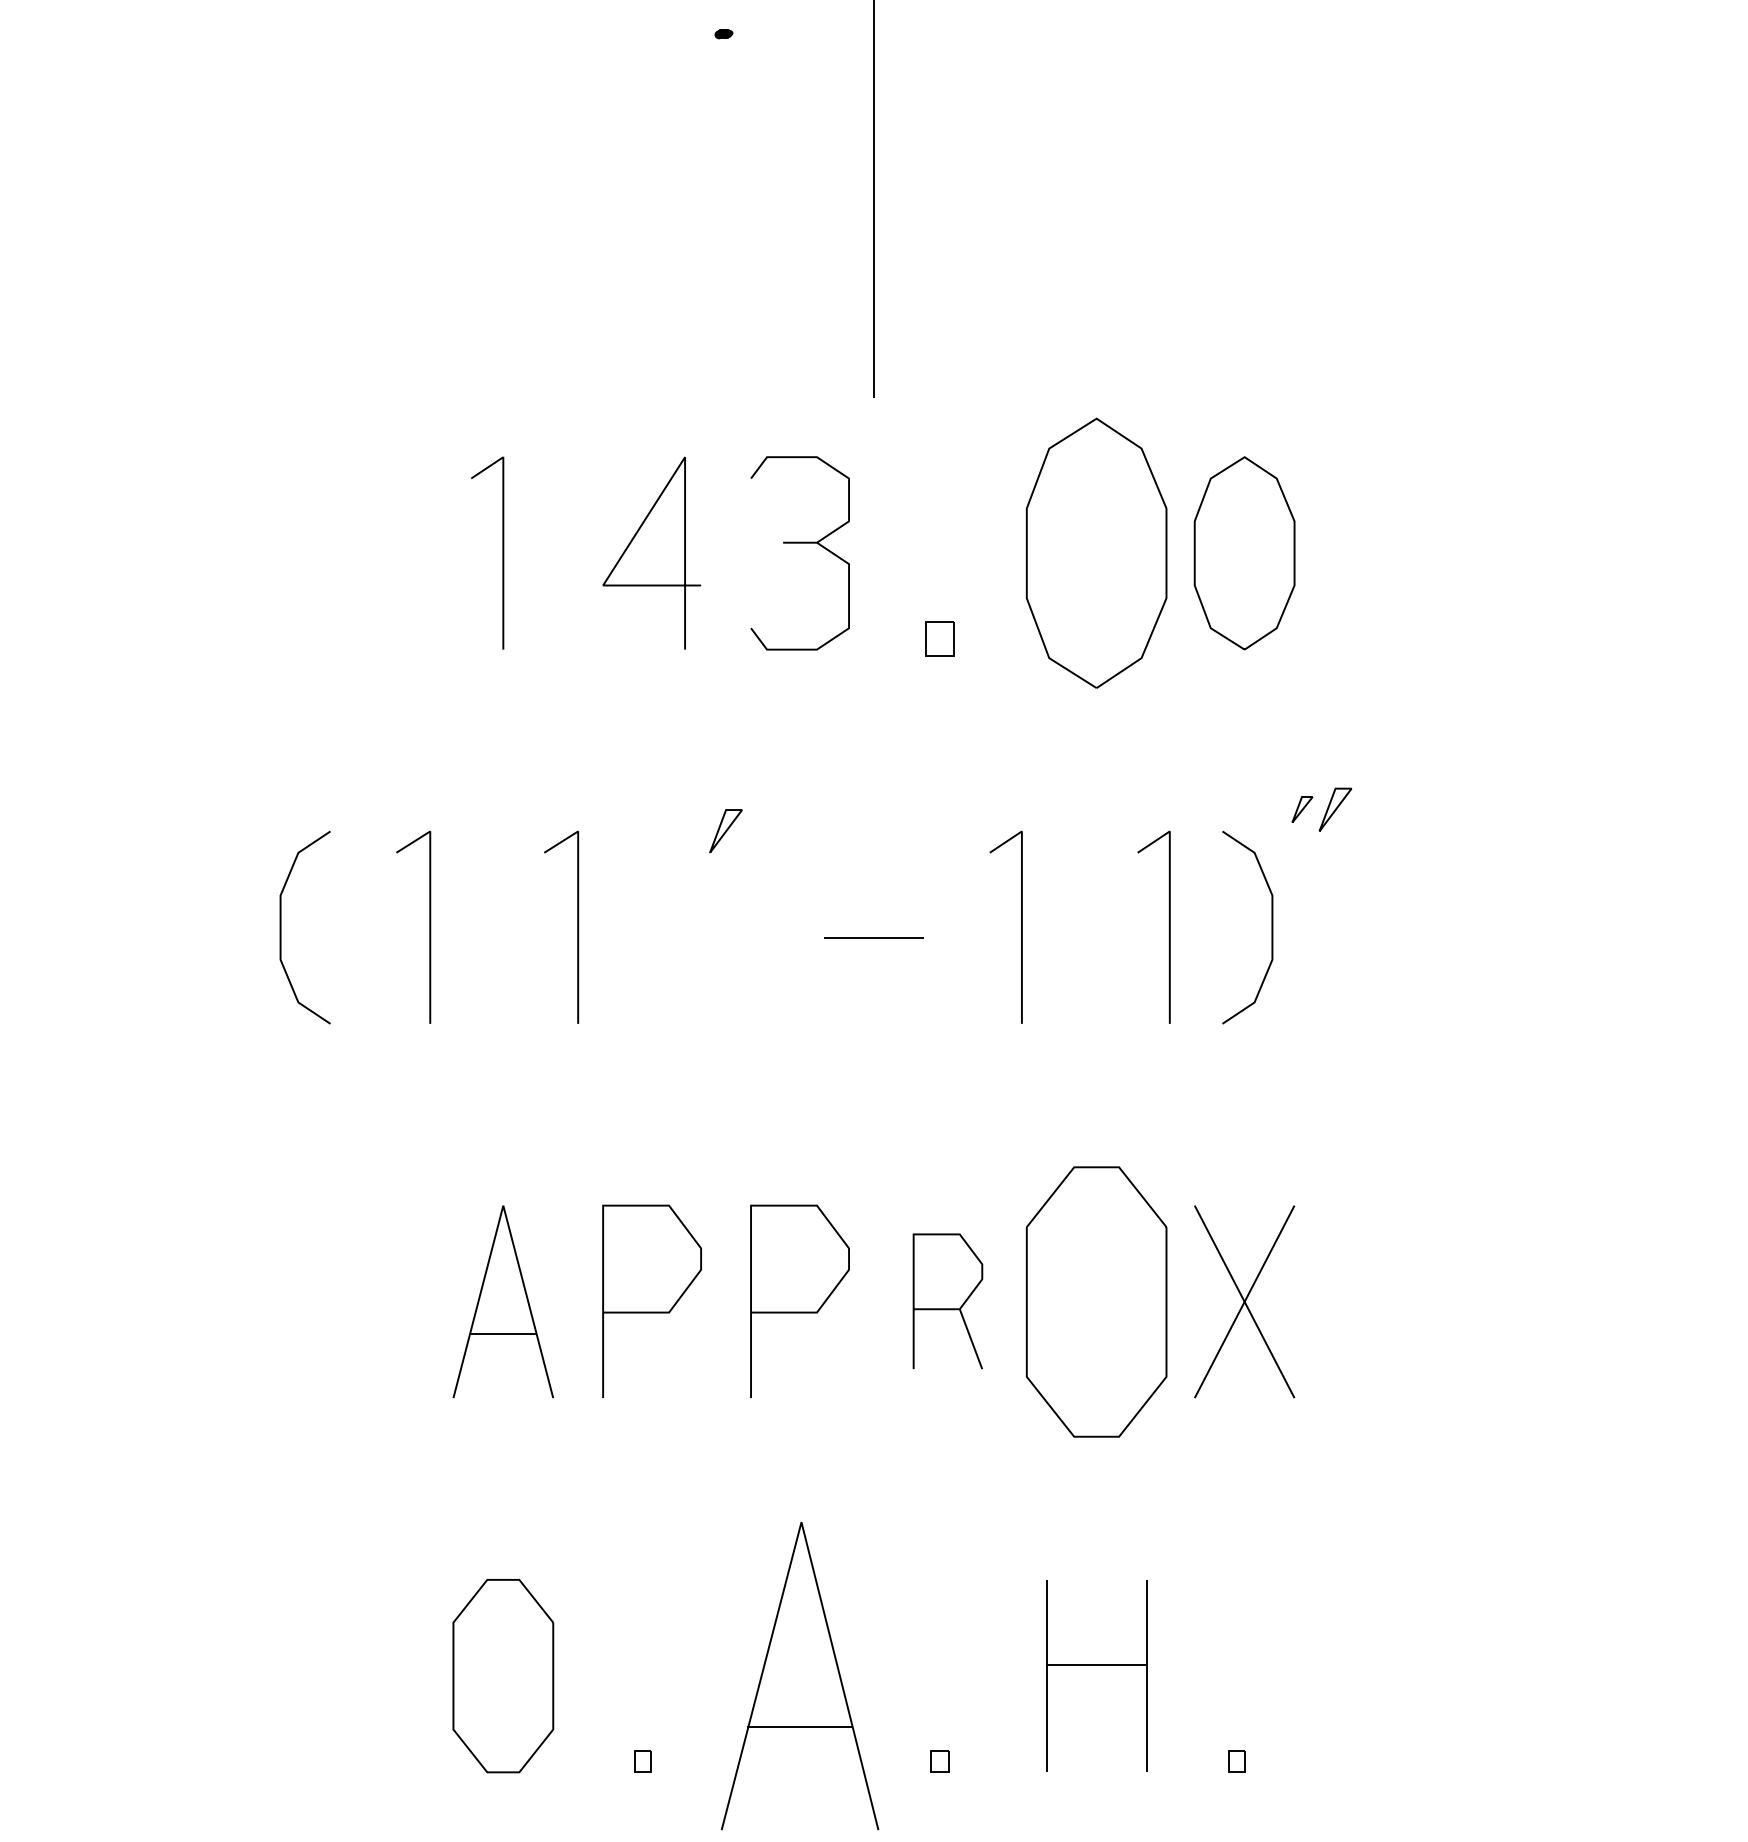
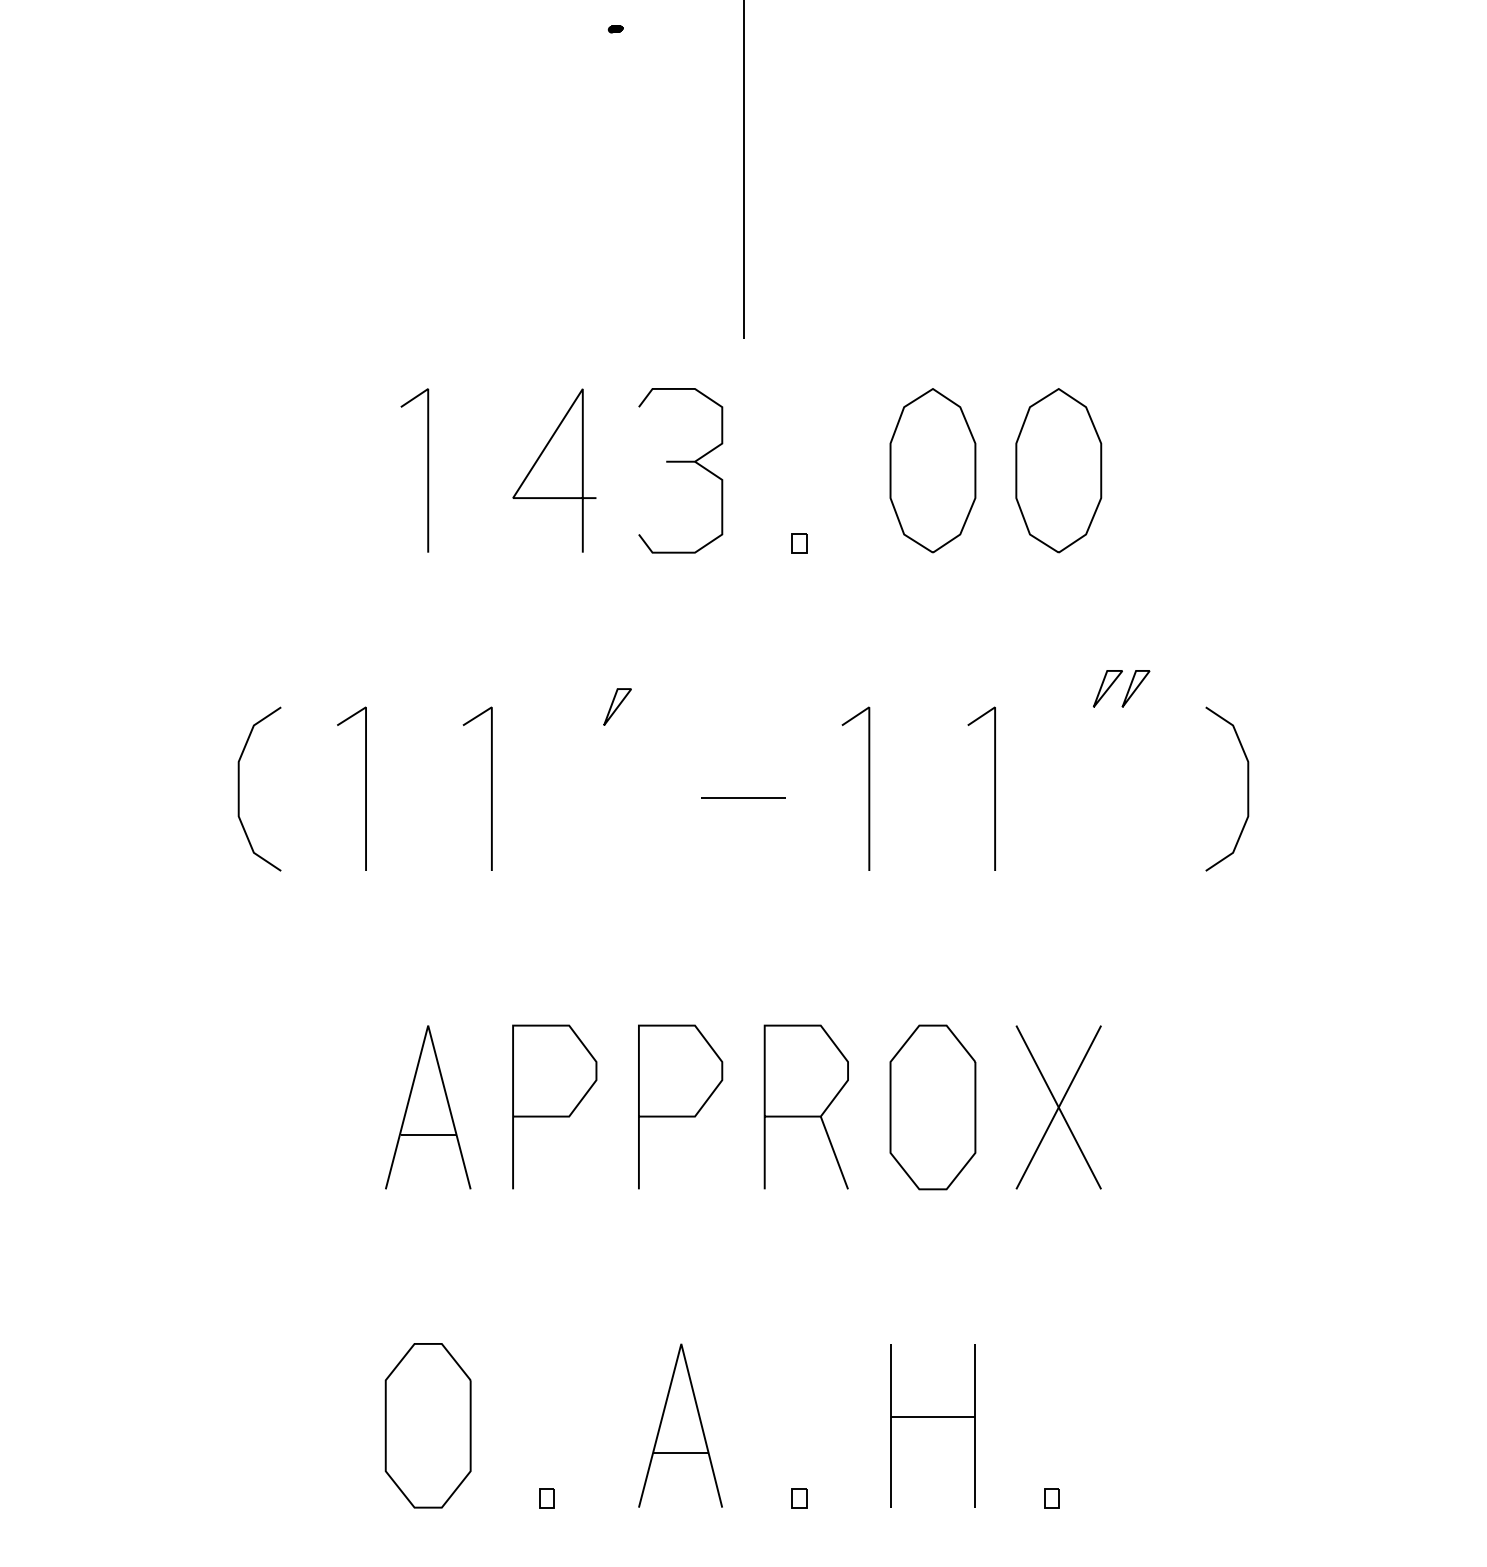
part: (1096, 553) -> (932, 470), size x0.71
part: (939, 638) -> (799, 543), size x0.62
part: (1302, 809) -> (1107, 688), size x1.67
curve: (1271, 927) -> (1247, 789), moved
part: (947, 1301) -> (806, 1107), size x1.43
part: (1096, 1301) -> (932, 1107), size x0.71
part: (799, 1675) -> (680, 1425), size x0.62

